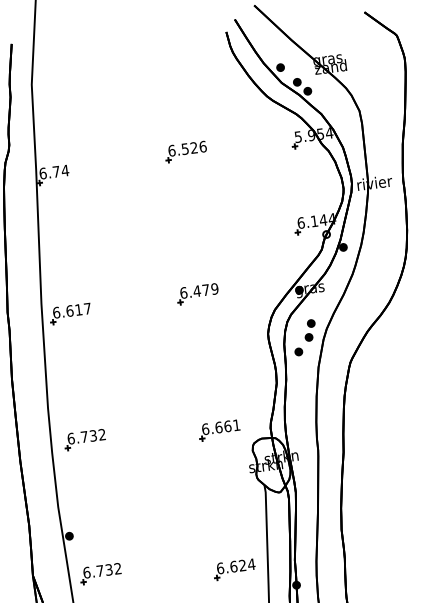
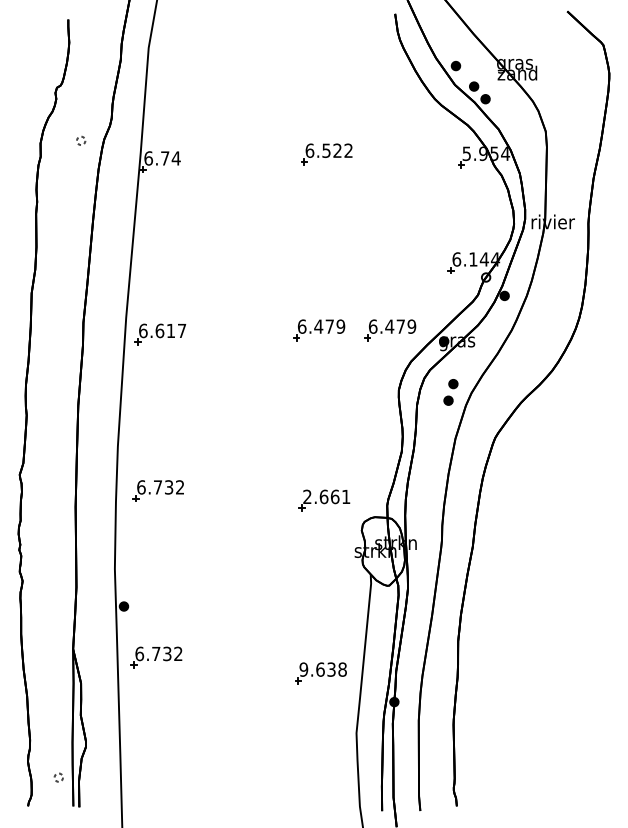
text: (202, 146) -> (348, 150), 6.526 -> 6.522
part: (255, 286) -> (390, 330), added
part: (298, 351) -> (433, 416), removed
text: (205, 428) -> (307, 496), 6.661 -> 2.661
text: (236, 566) -> (323, 669), 6.624 -> 9.638

